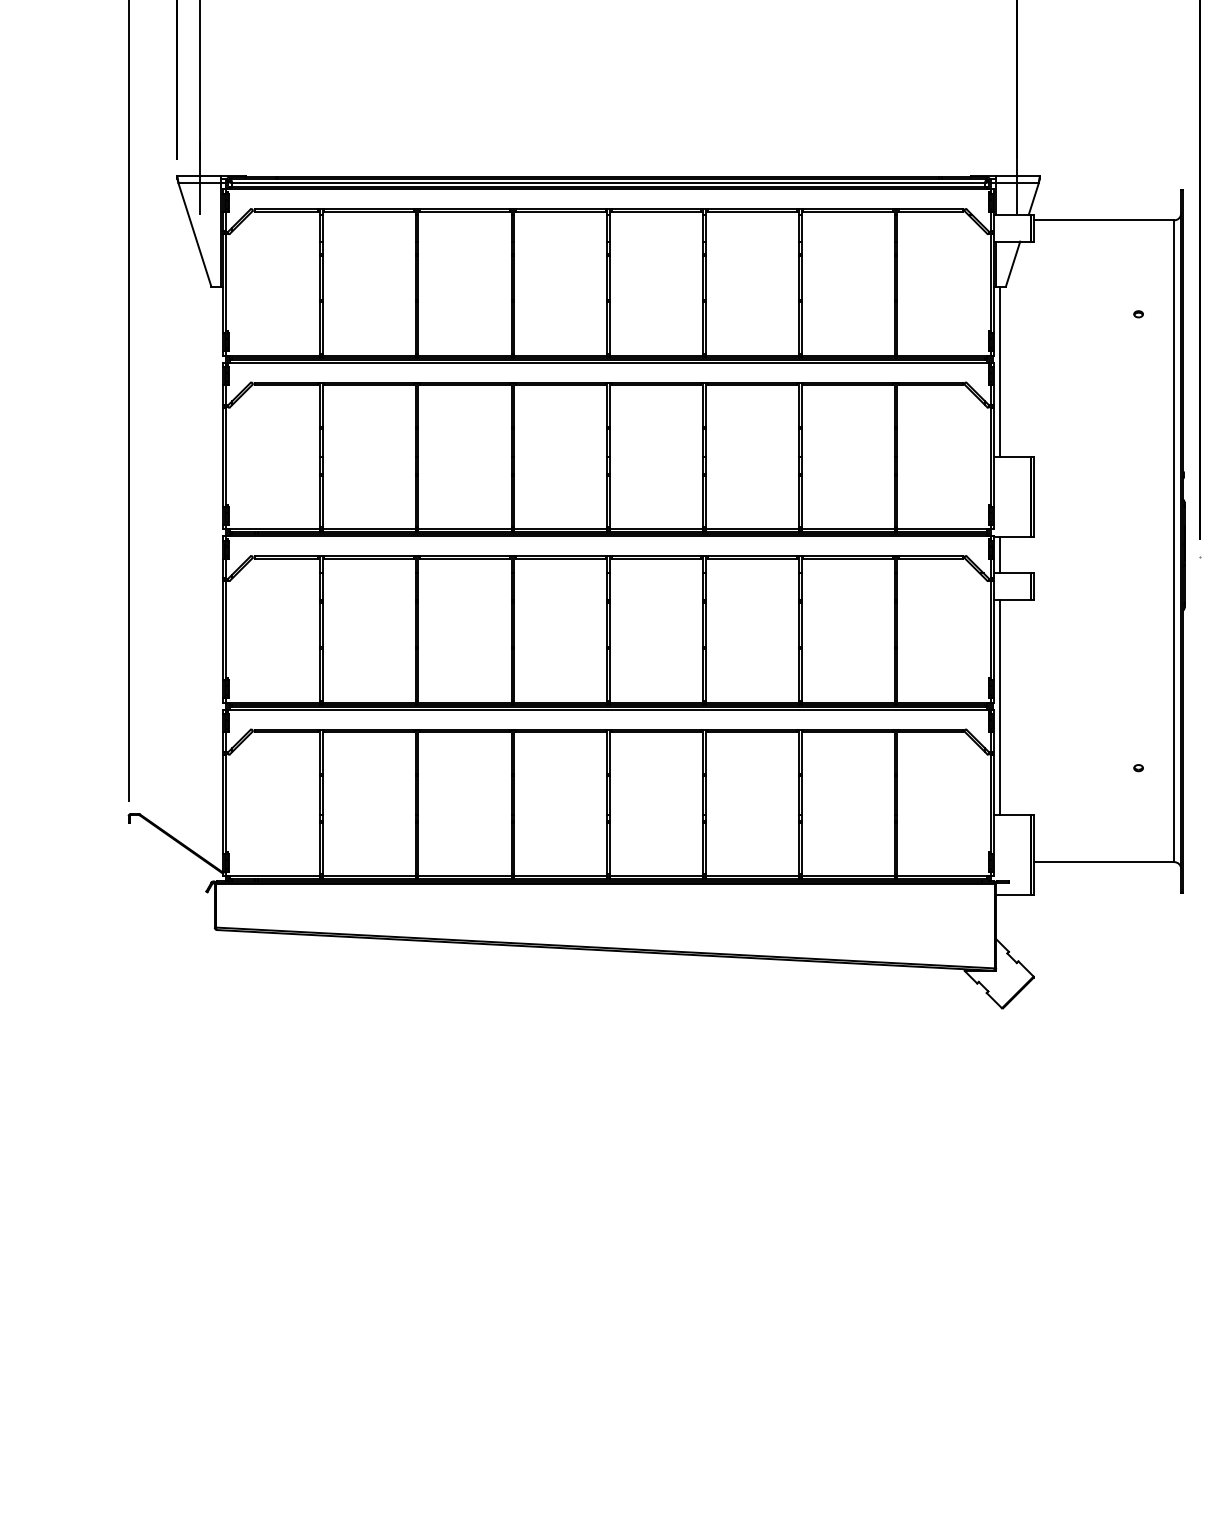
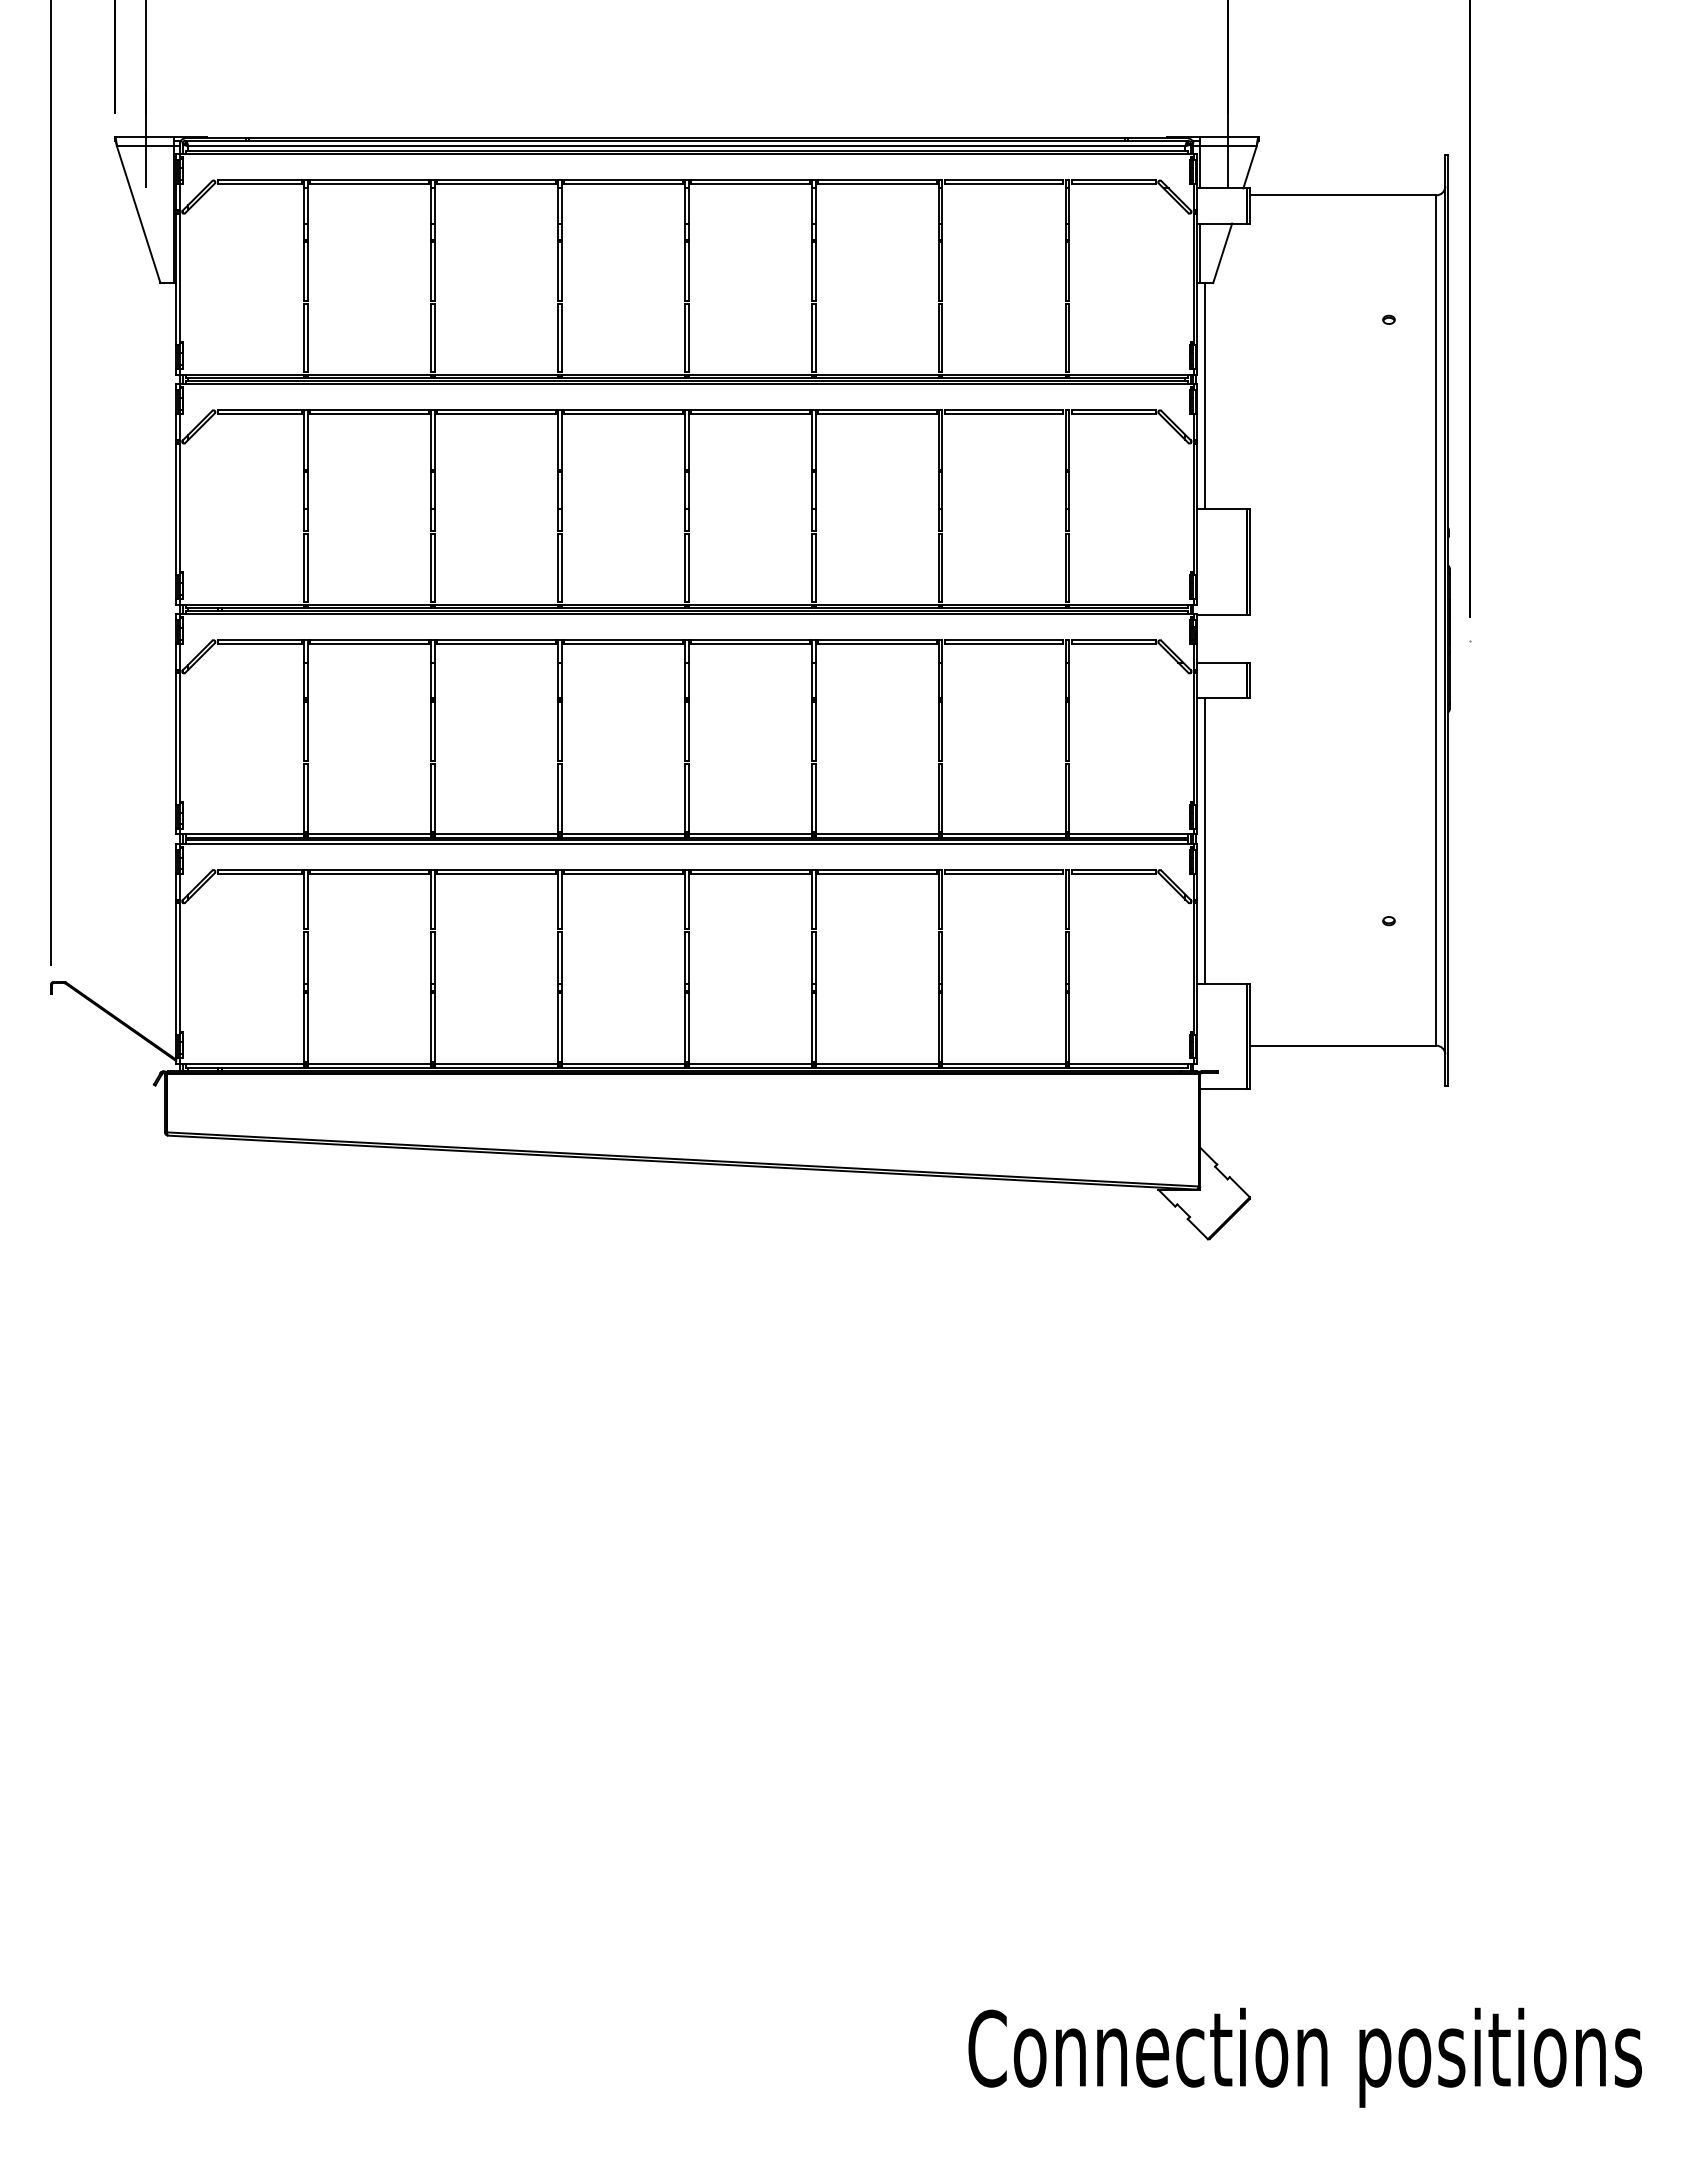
line: (1000, 554) -> (1205, 638), removed

